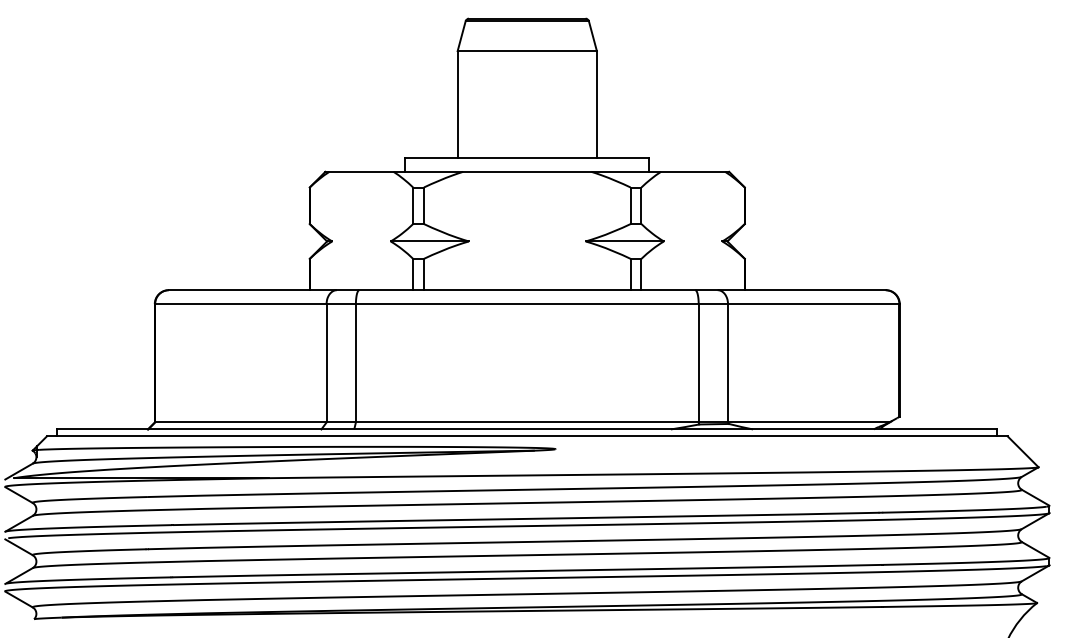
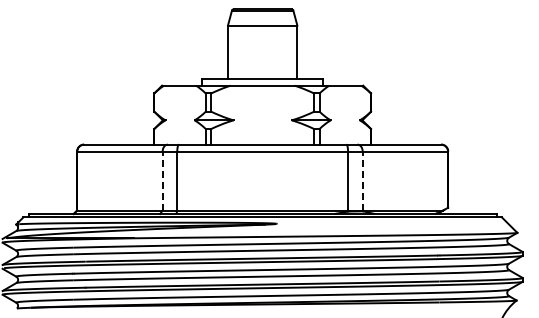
line: (326, 362) -> (162, 180), solid -> dashed
line: (727, 362) -> (362, 180), solid -> dashed

